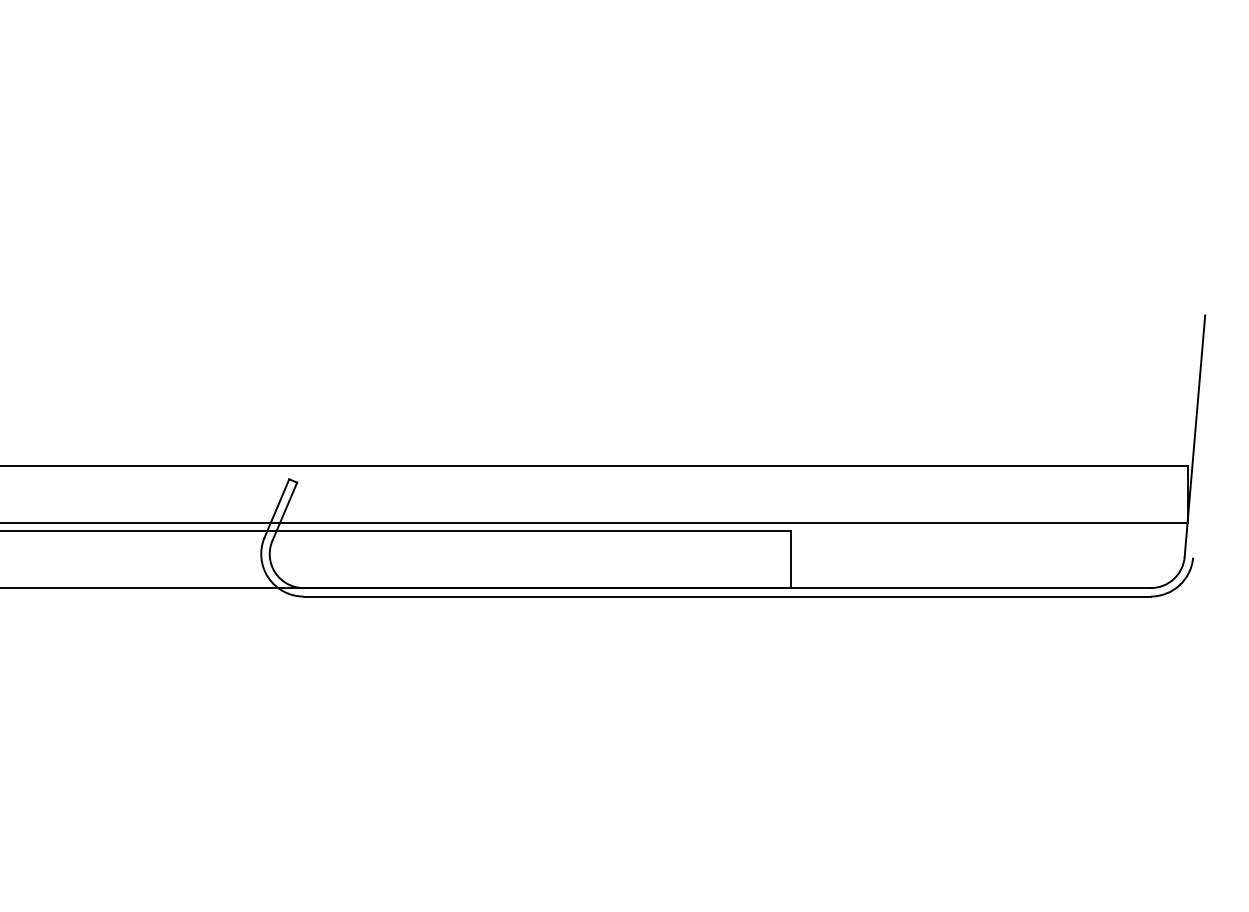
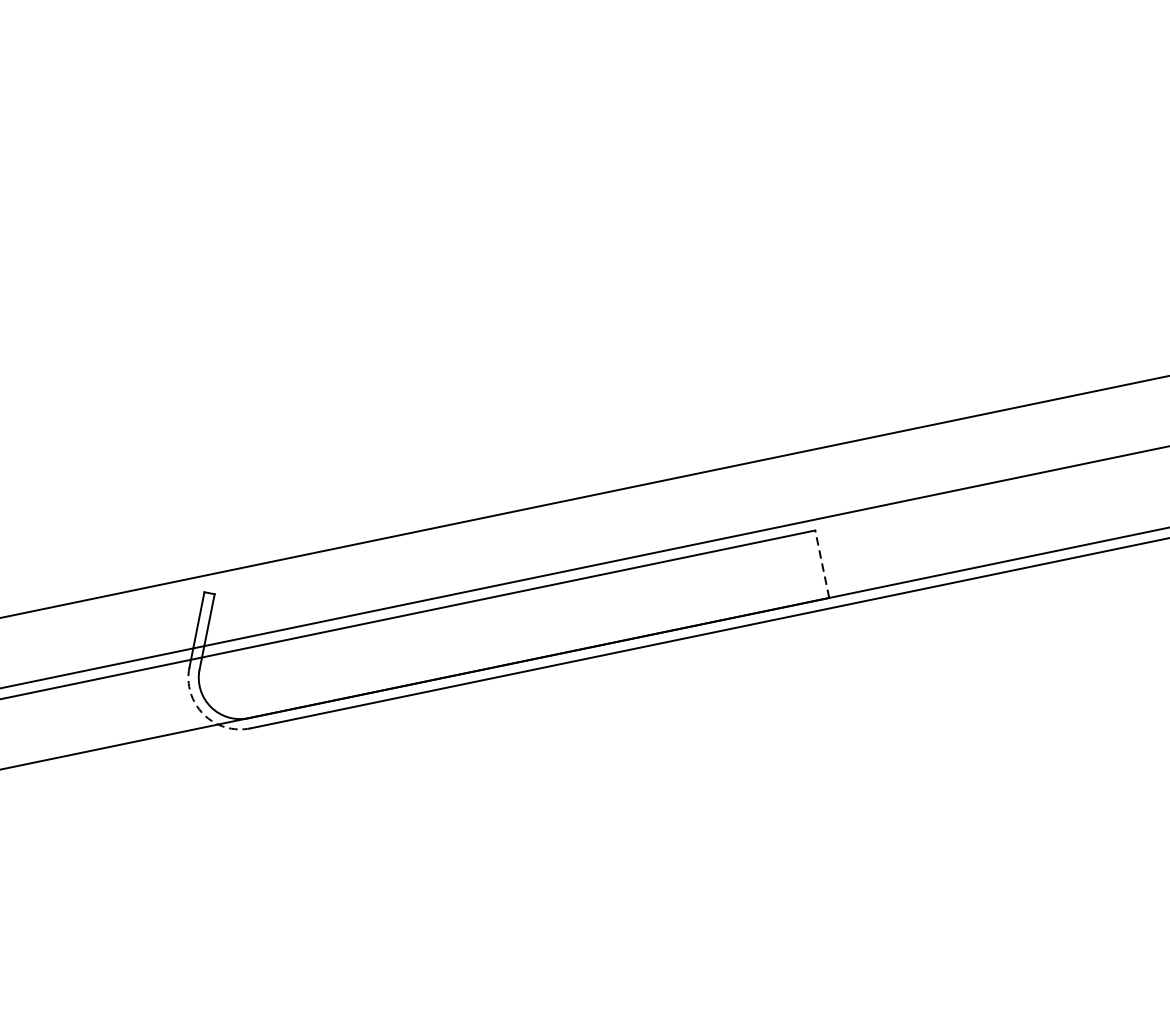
line: (791, 559) -> (822, 563), solid -> dashed
arc: (268, 577) -> (203, 714), solid -> dashed

